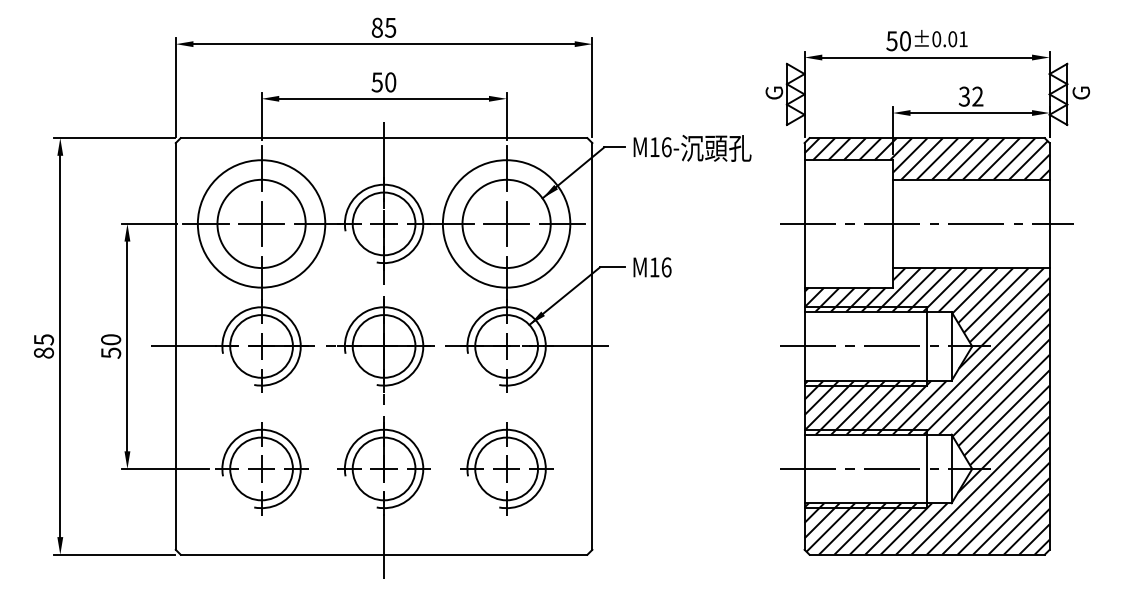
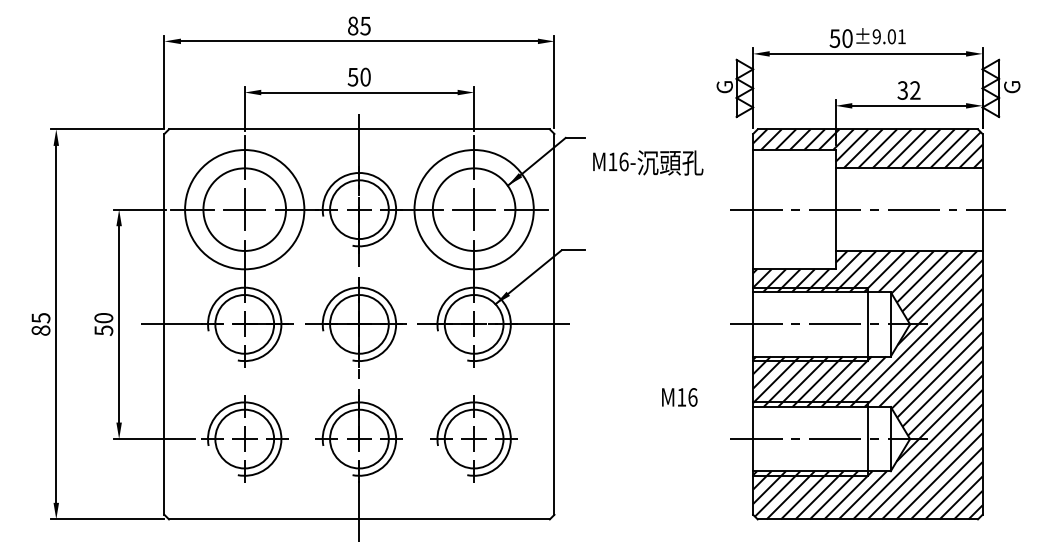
text: (936, 38) -> (876, 36), ±0.01 -> ±9.01
text: (692, 147) -> (648, 162), moved
text: (652, 267) -> (679, 397), moved

